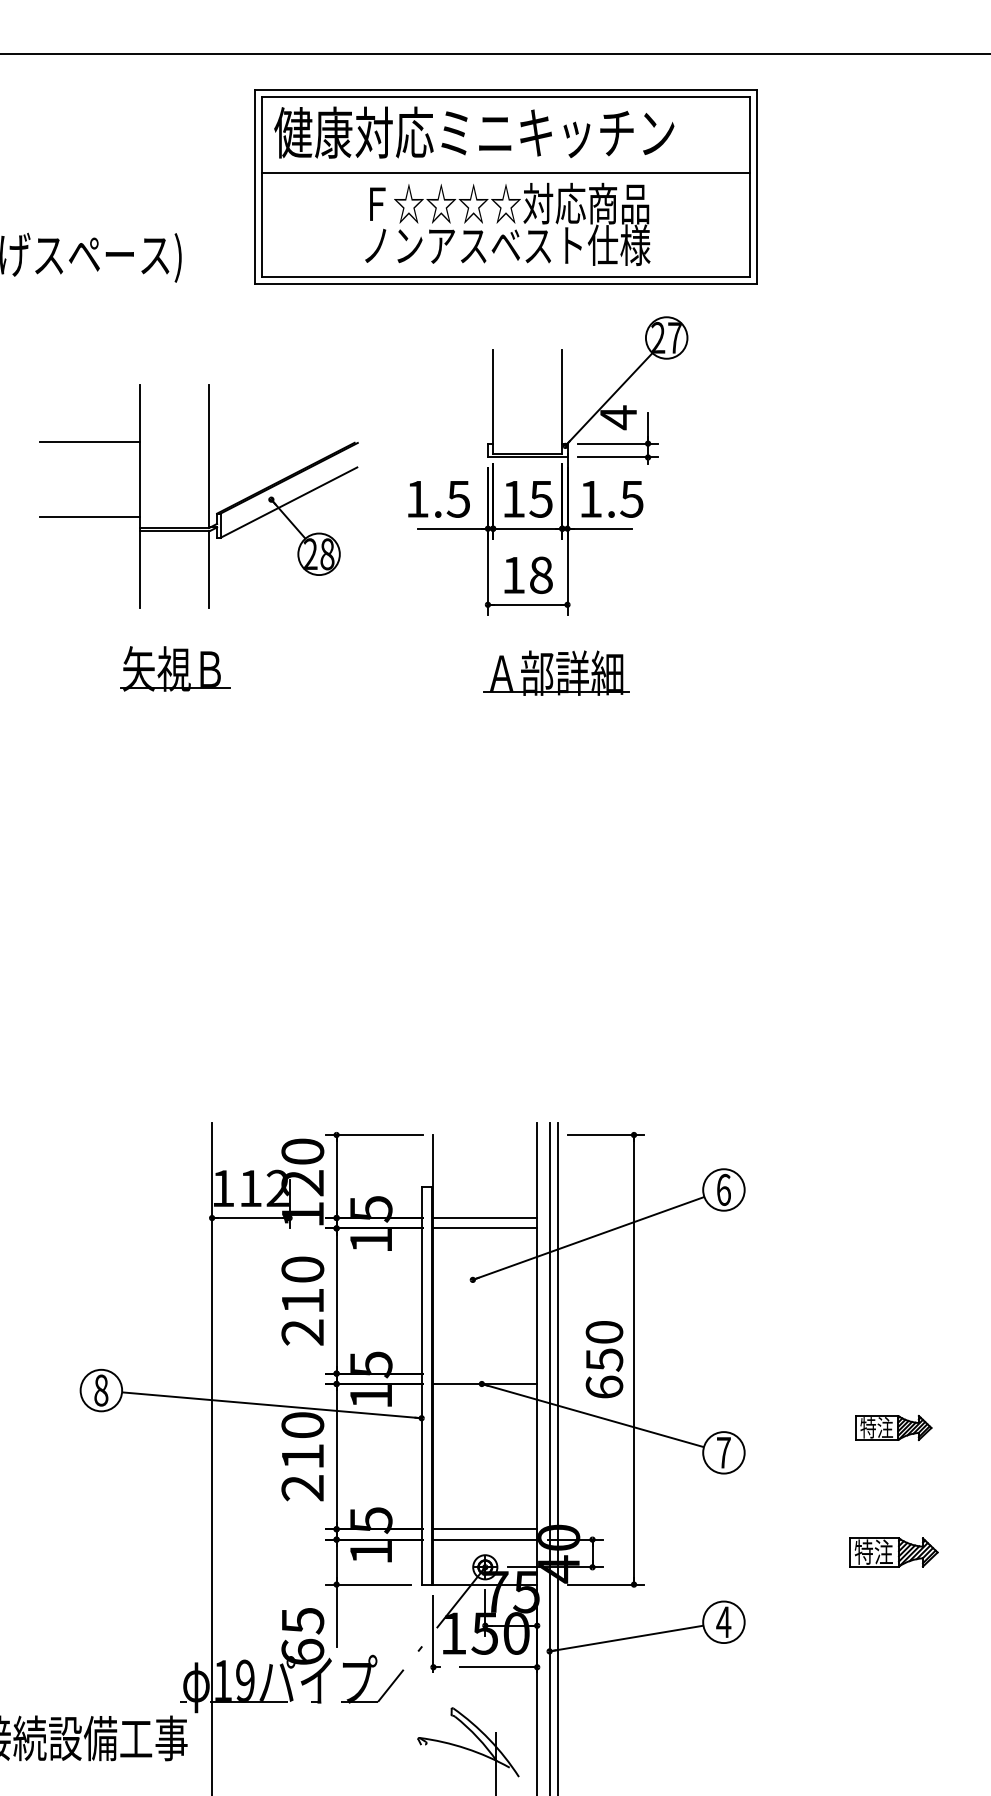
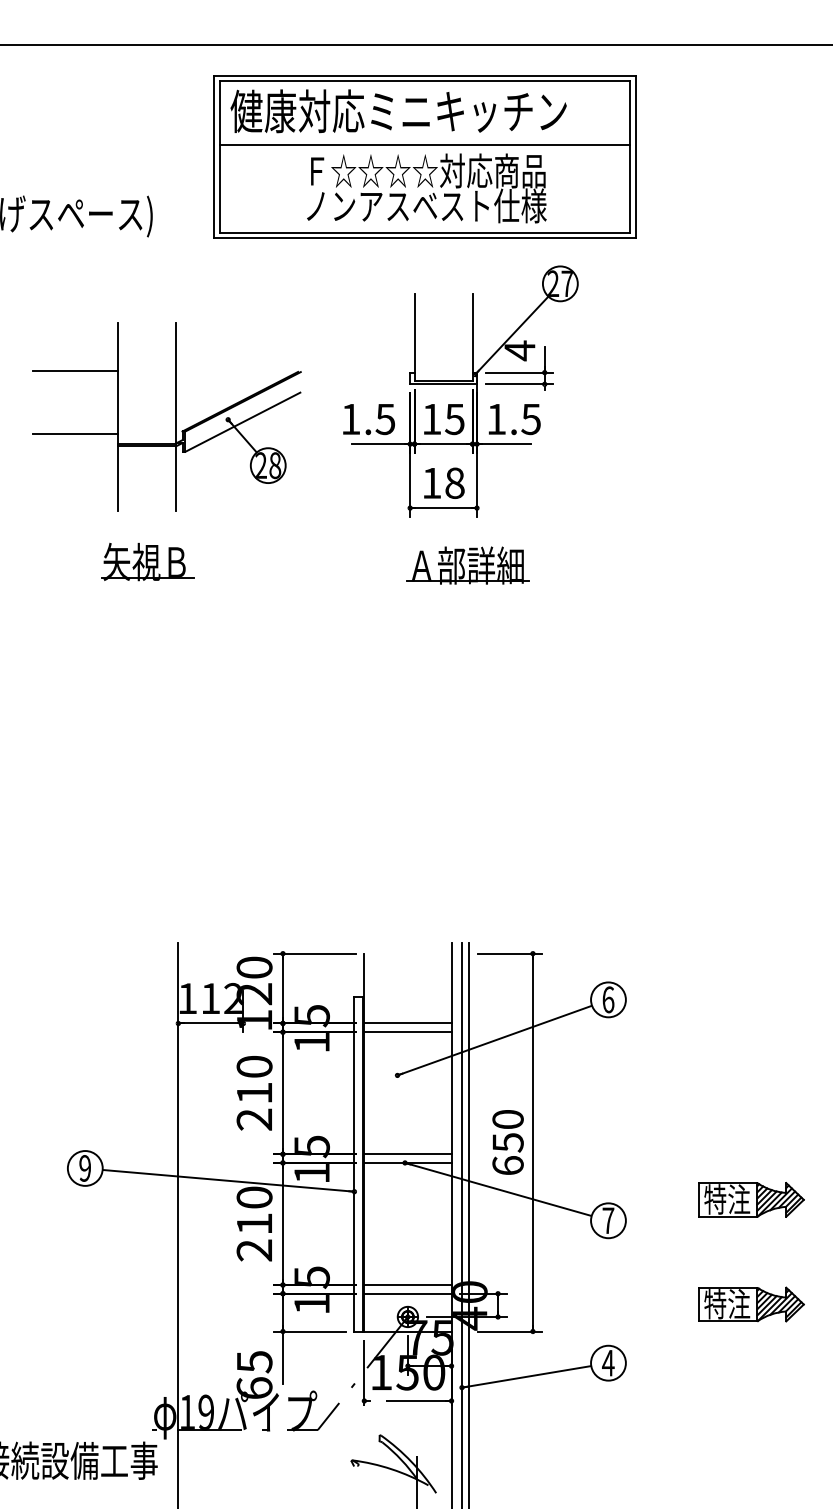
line: (485, 1373) -> (408, 1154), added
text: (101, 1390) -> (85, 1168), 8 -> 9
part: (893, 1427) -> (750, 1199), size x1.67
part: (893, 1552) -> (750, 1304), size x1.43

